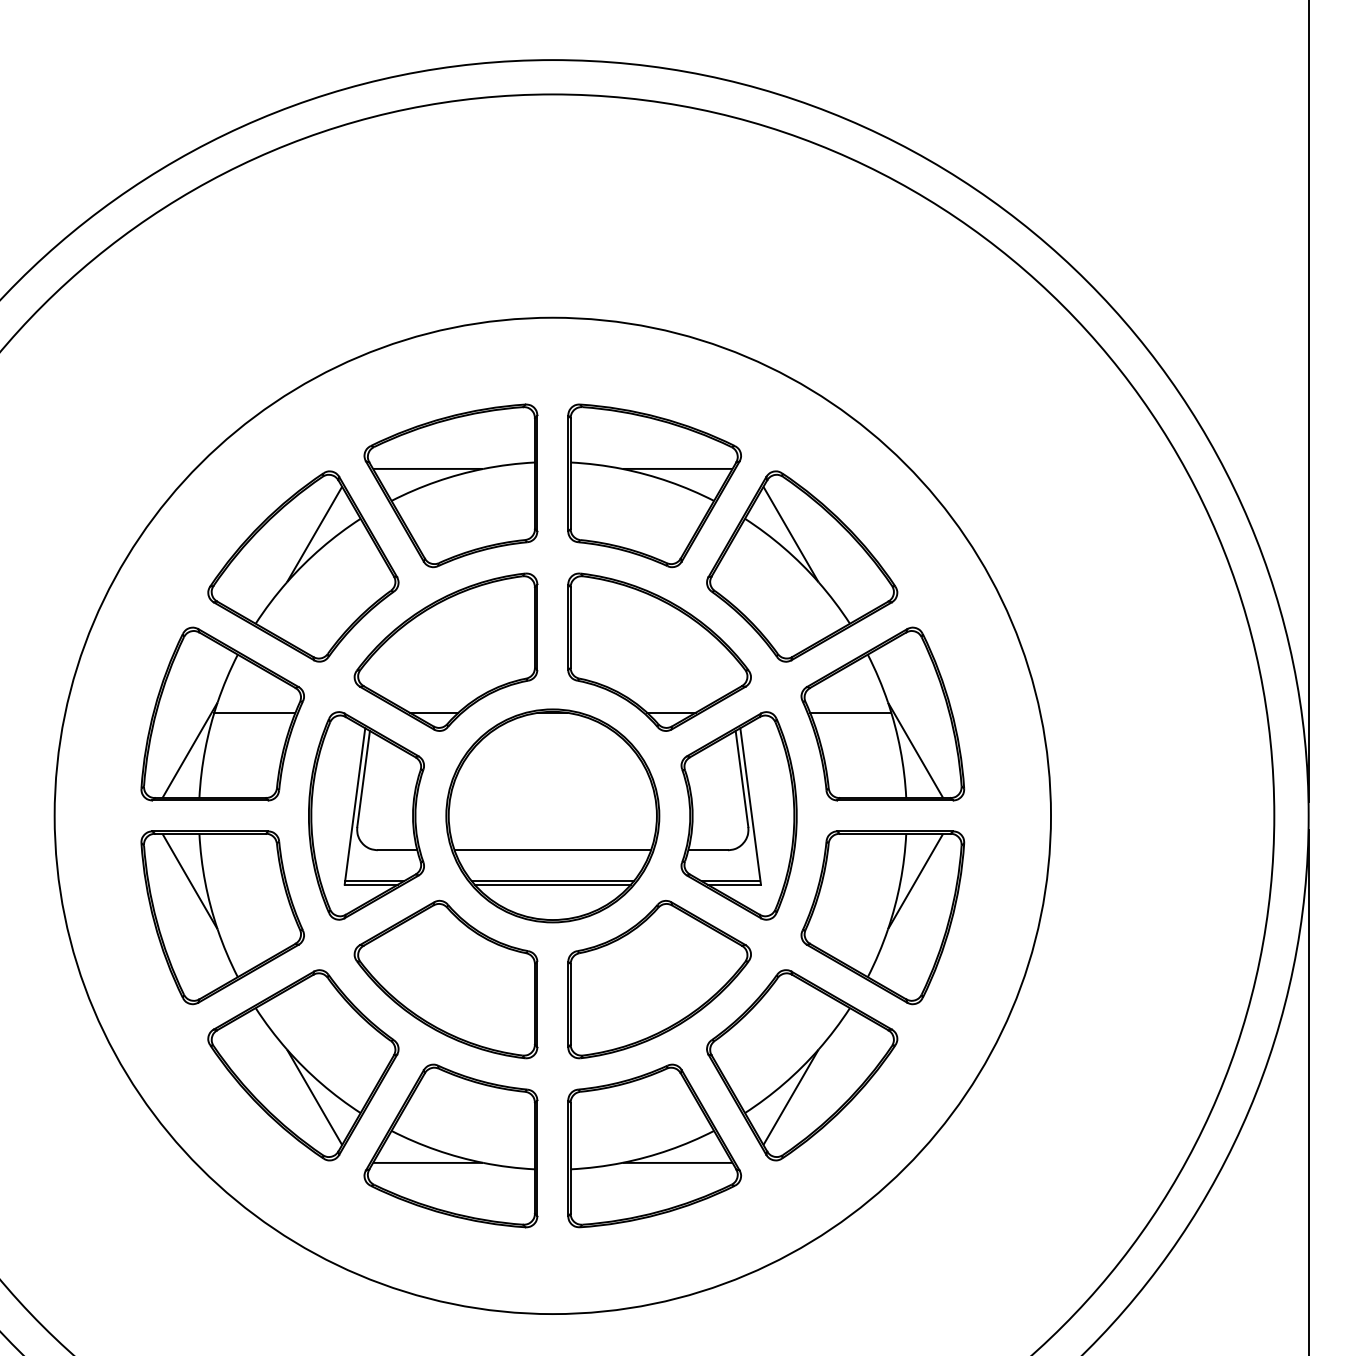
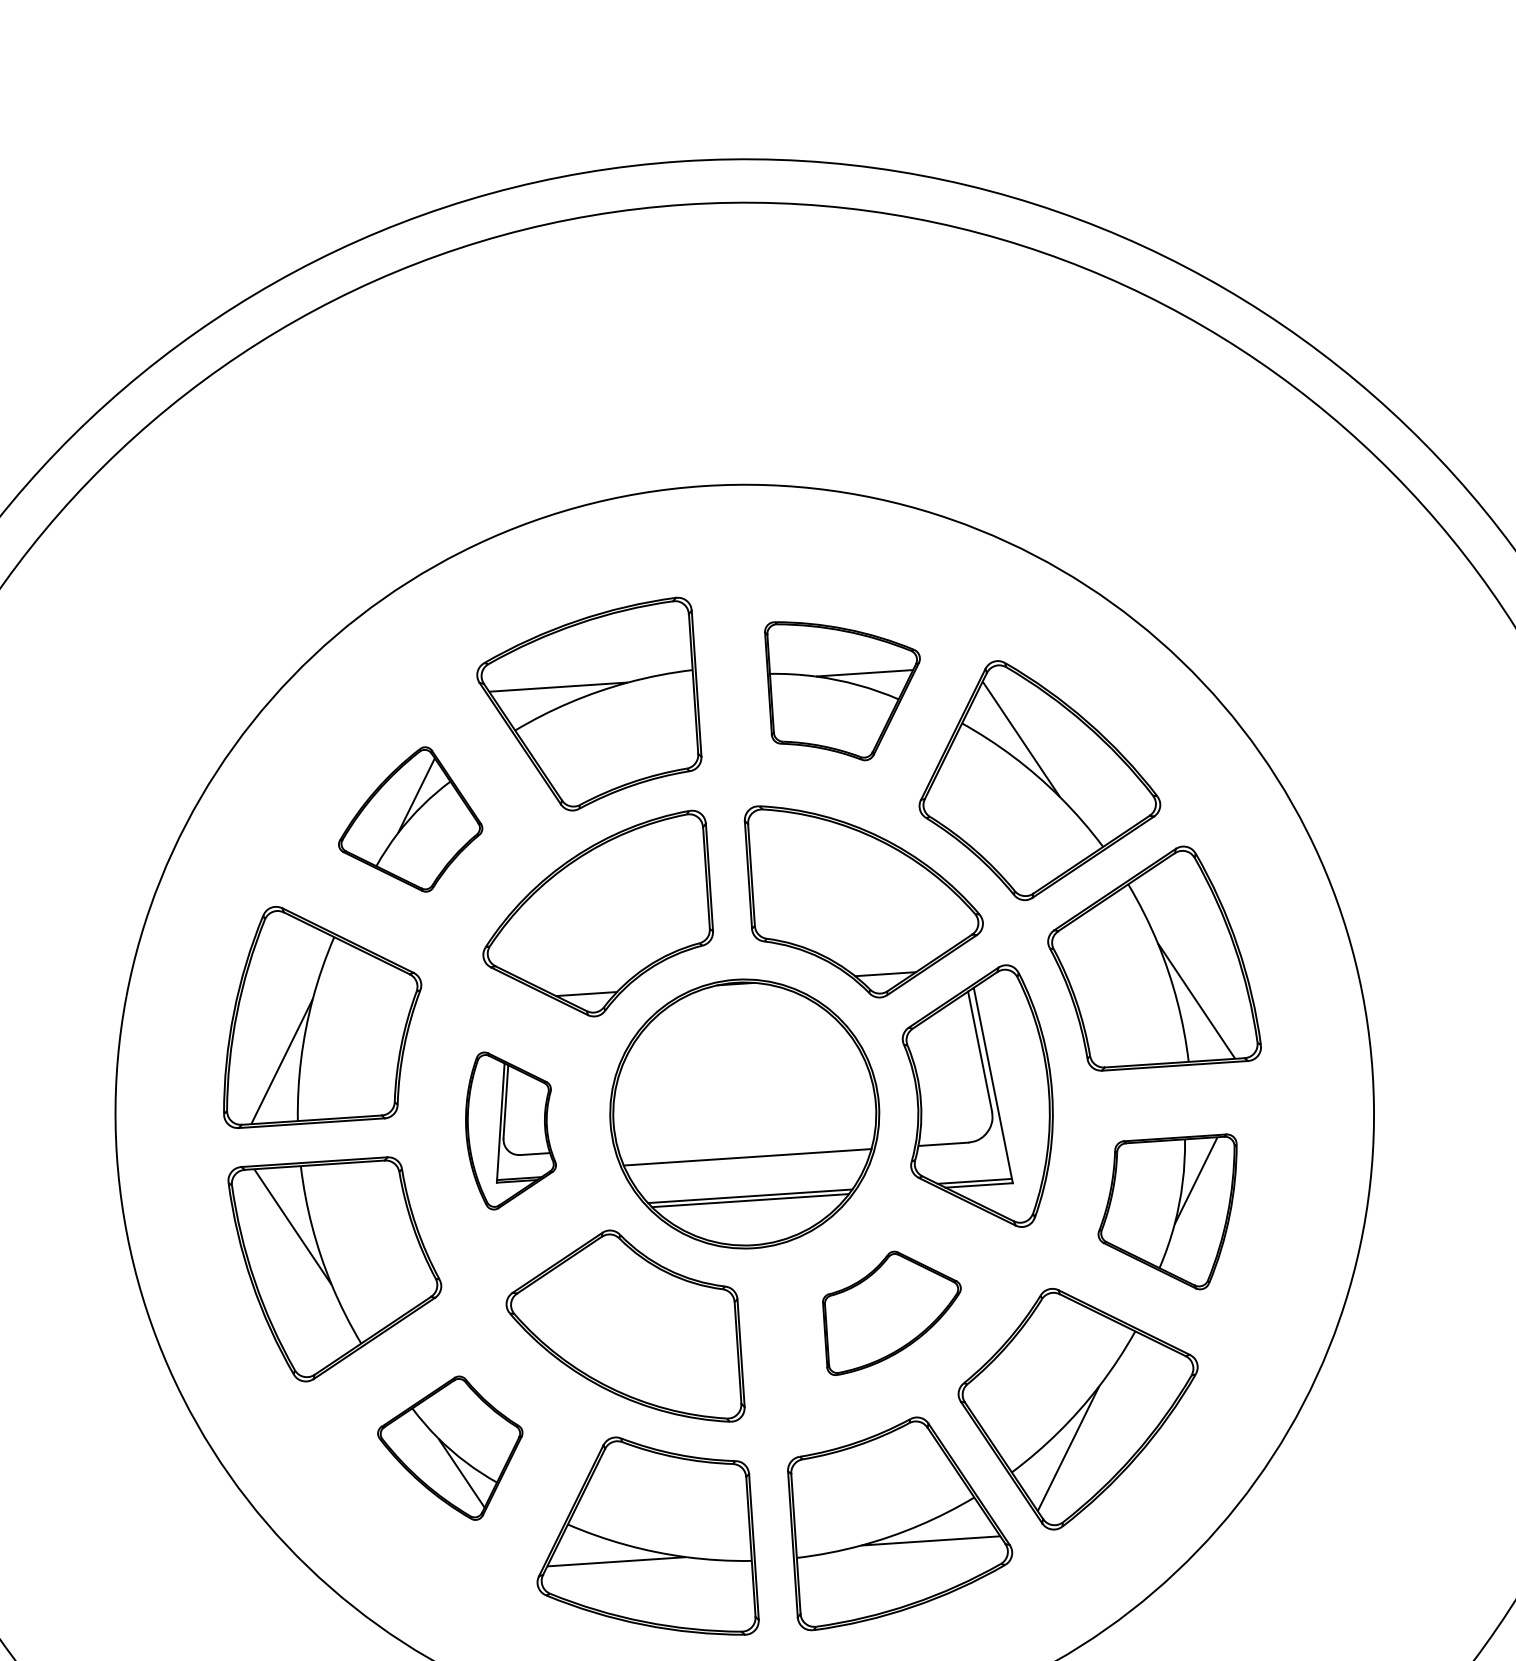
part: (654, 485) -> (845, 689), size x0.7
part: (303, 566) -> (409, 820), size x0.6
line: (254, 712) -> (360, 1008), removed
line: (850, 712) -> (1111, 958), removed
part: (366, 815) -> (509, 1129), size x0.6
part: (882, 917) -> (1168, 1214), size x0.7
part: (659, 979) -> (892, 1311), size x0.6
part: (303, 1065) -> (451, 1449), size x0.6

